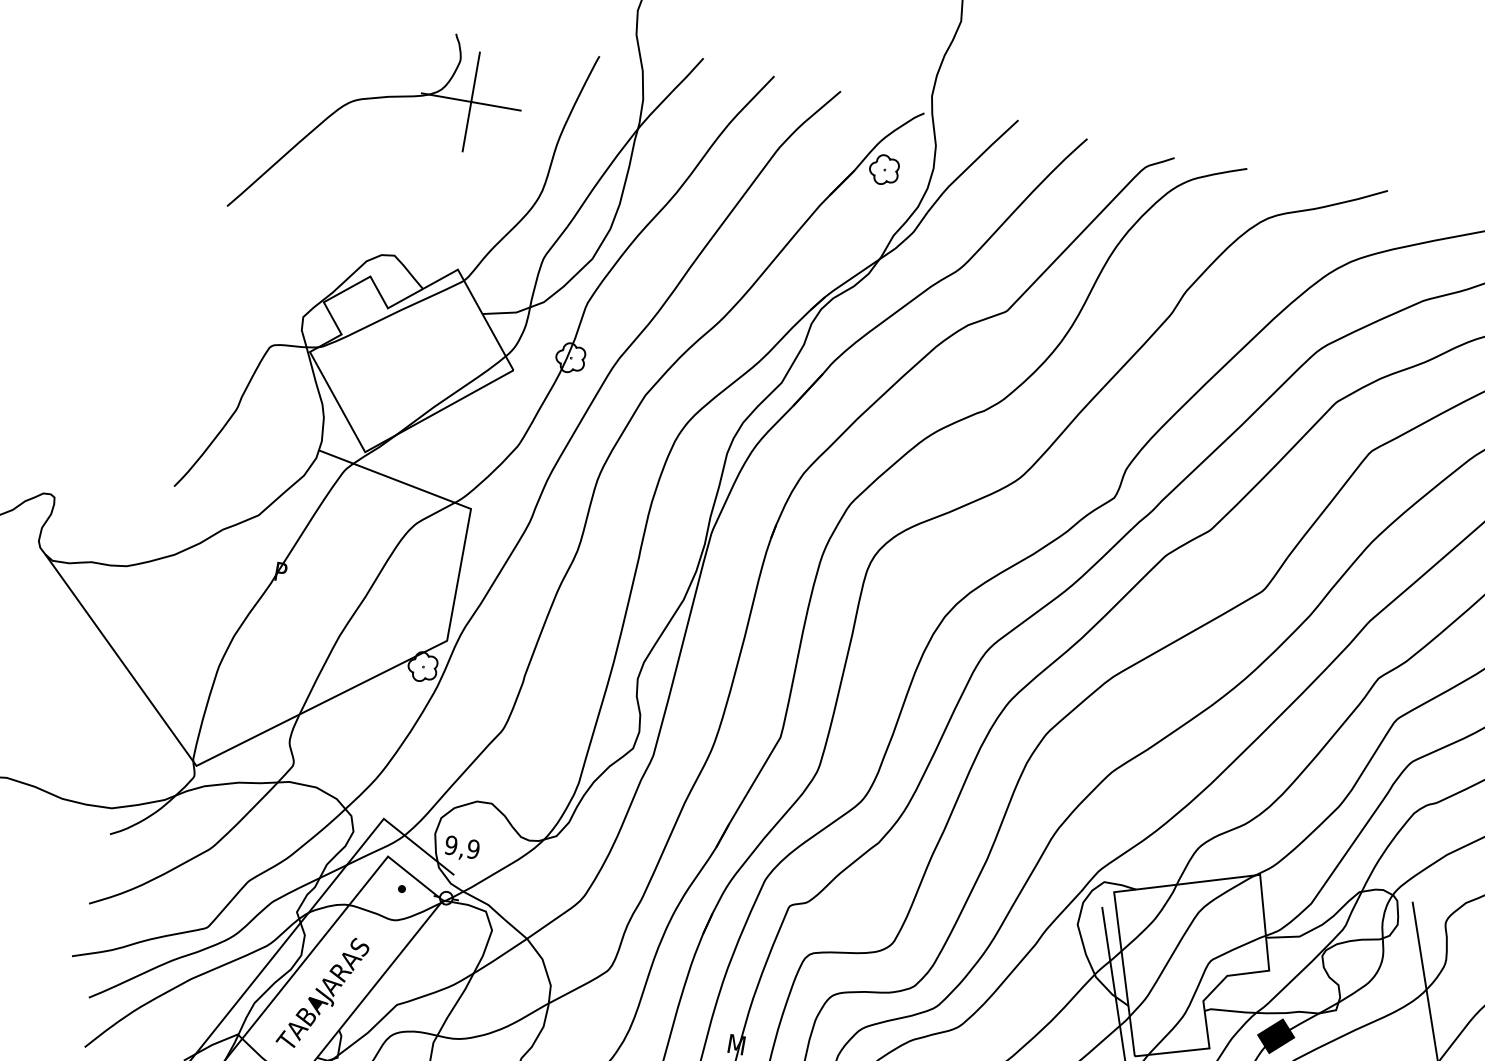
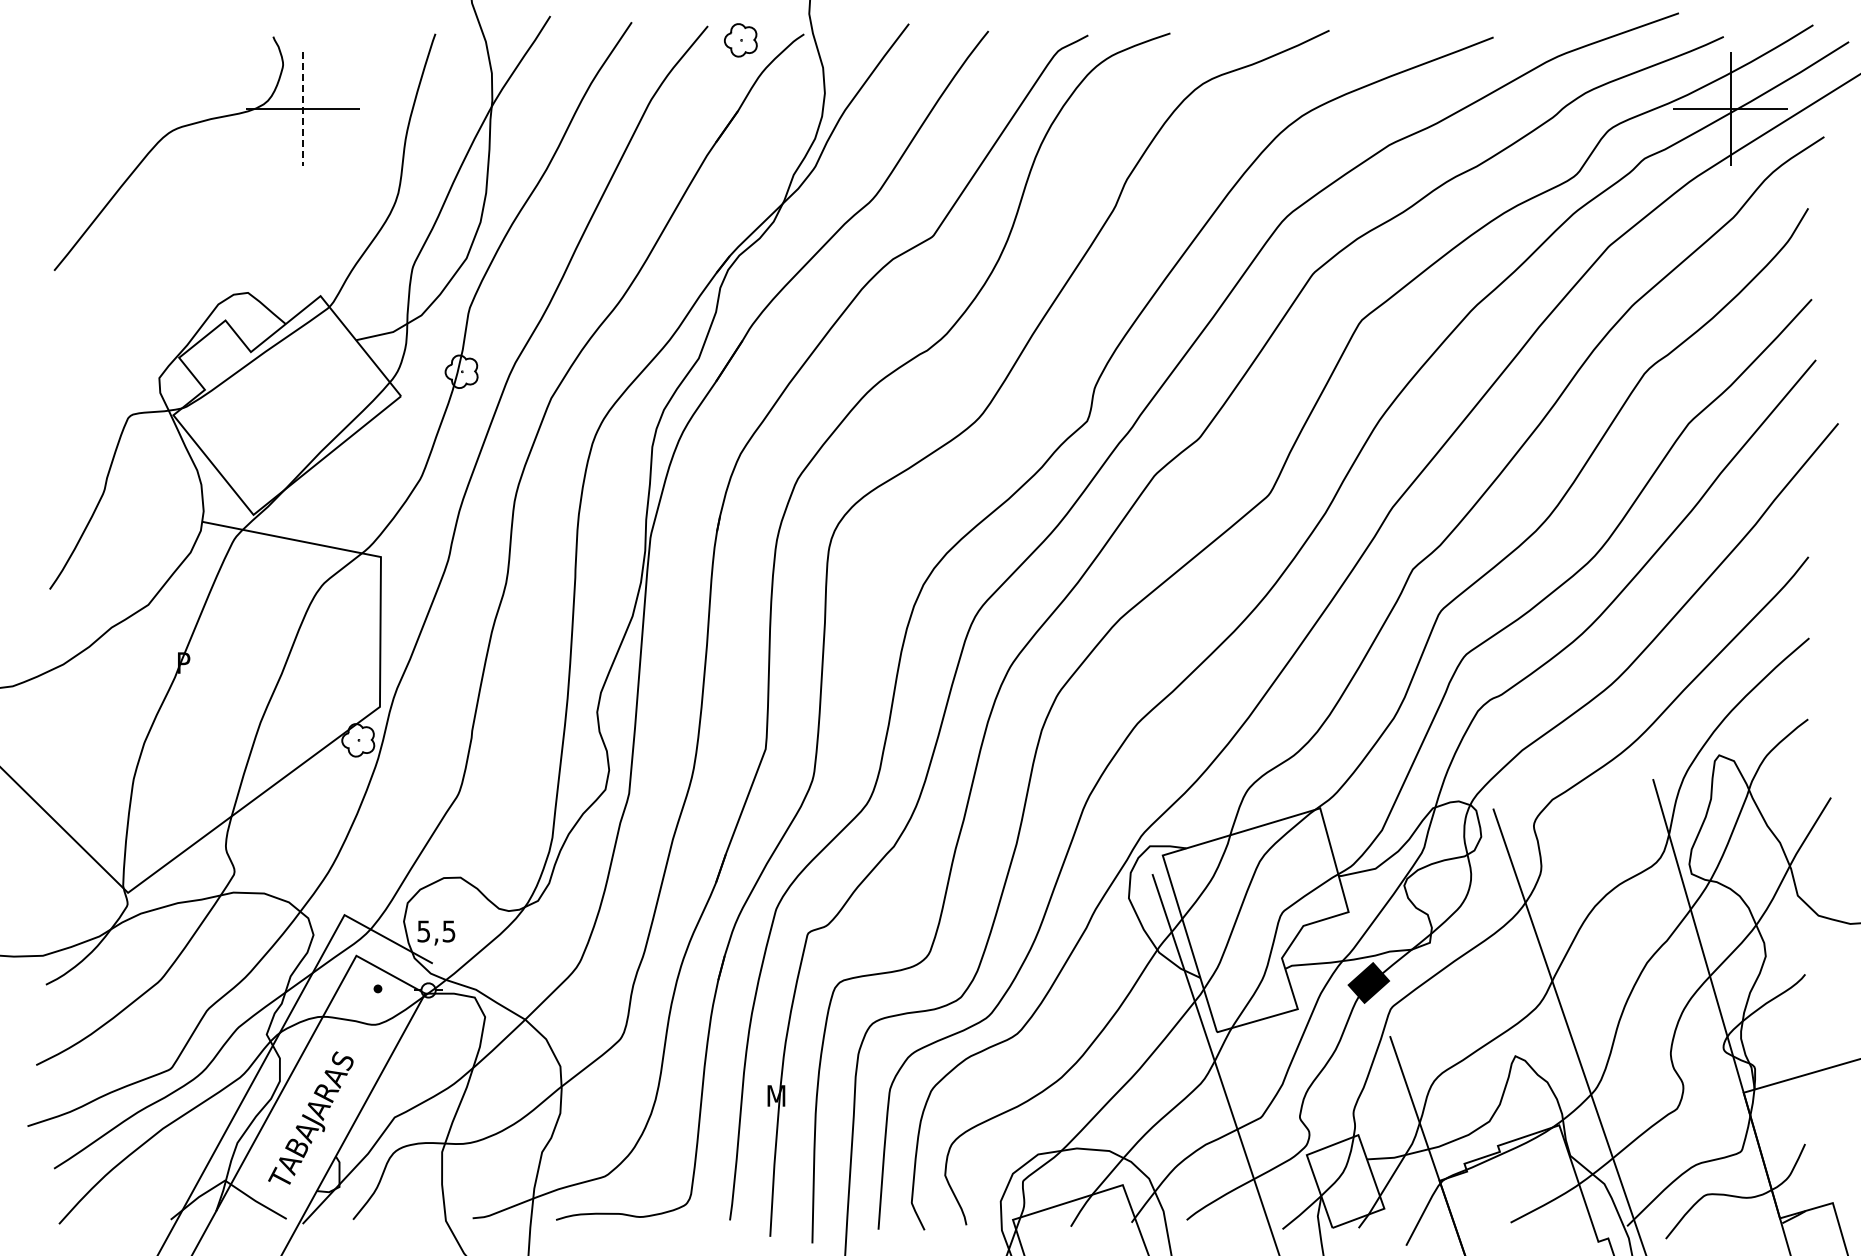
line: (471, 102) -> (303, 109), solid -> dashed
part: (883, 170) -> (740, 40), moved
text: (462, 847) -> (436, 931), 9,9 -> 5,5

